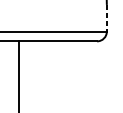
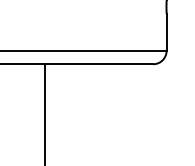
line: (106, 18) -> (166, 32), dashed -> solid

